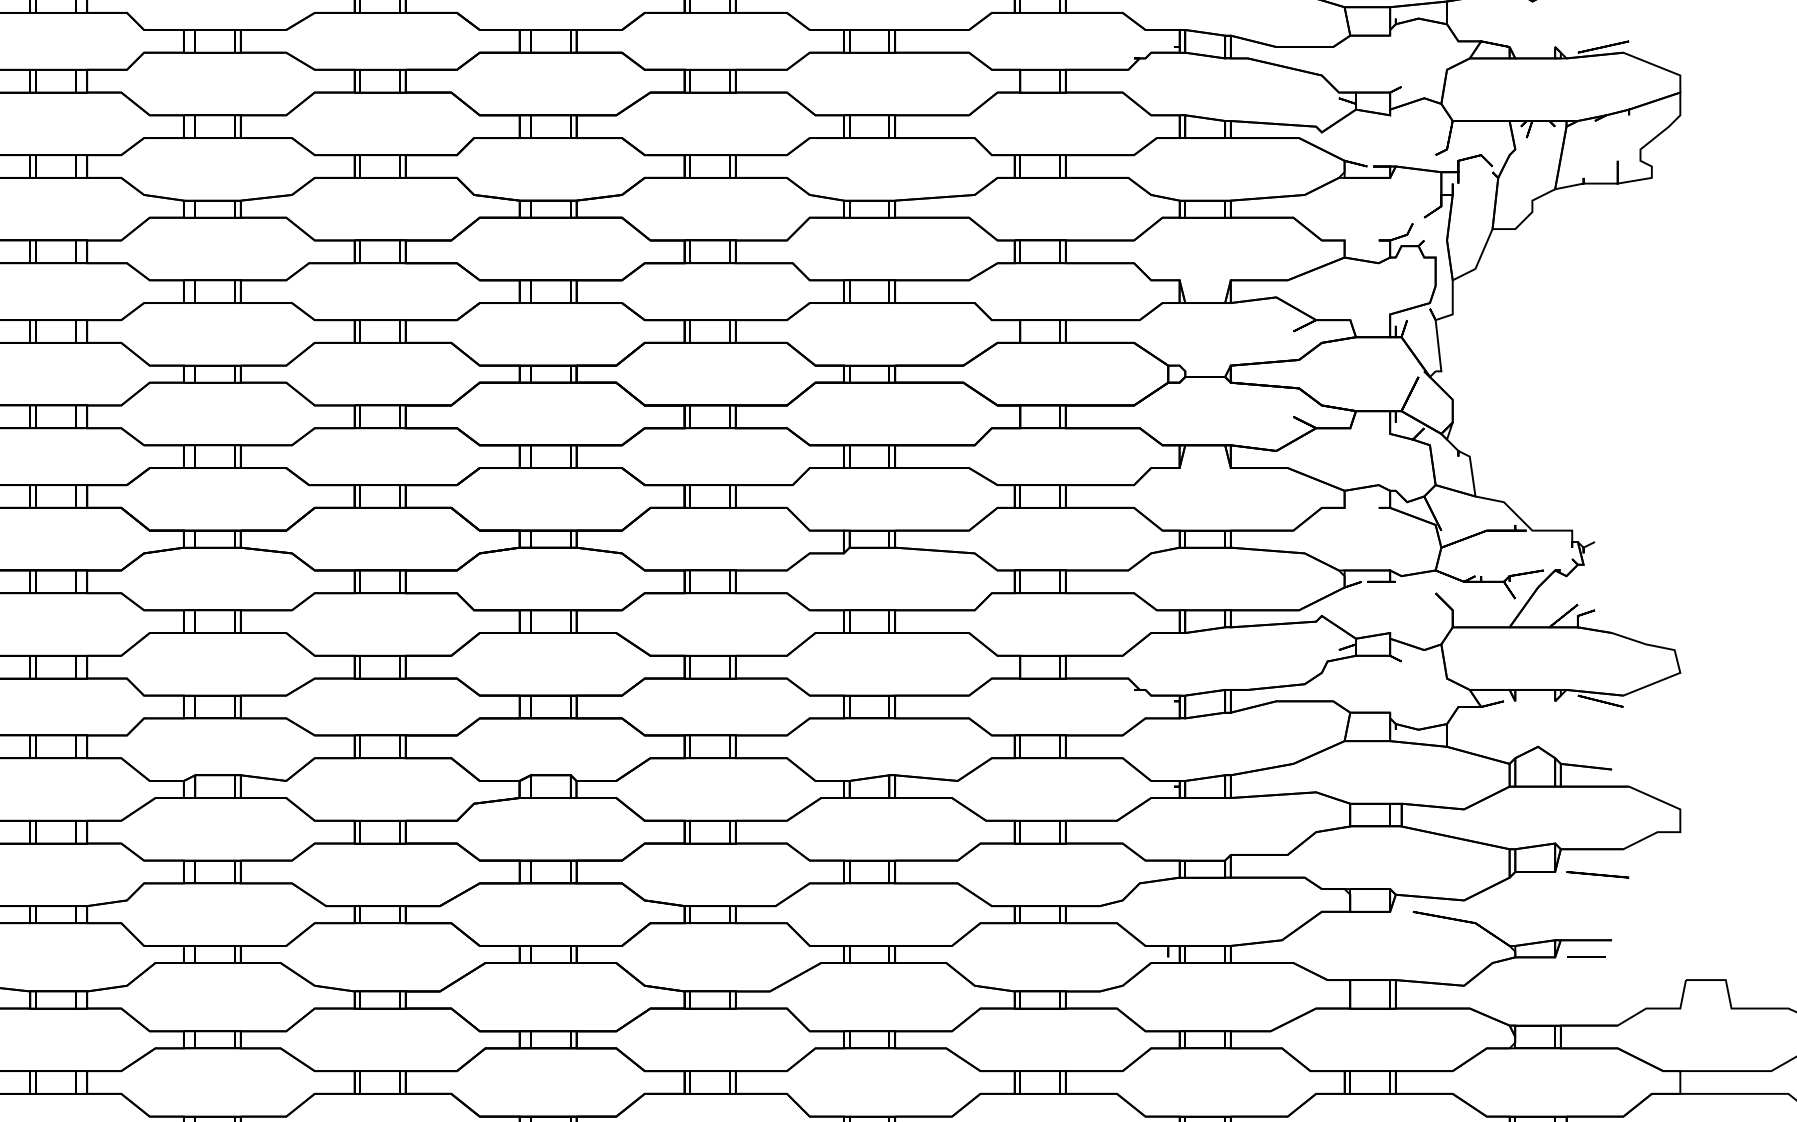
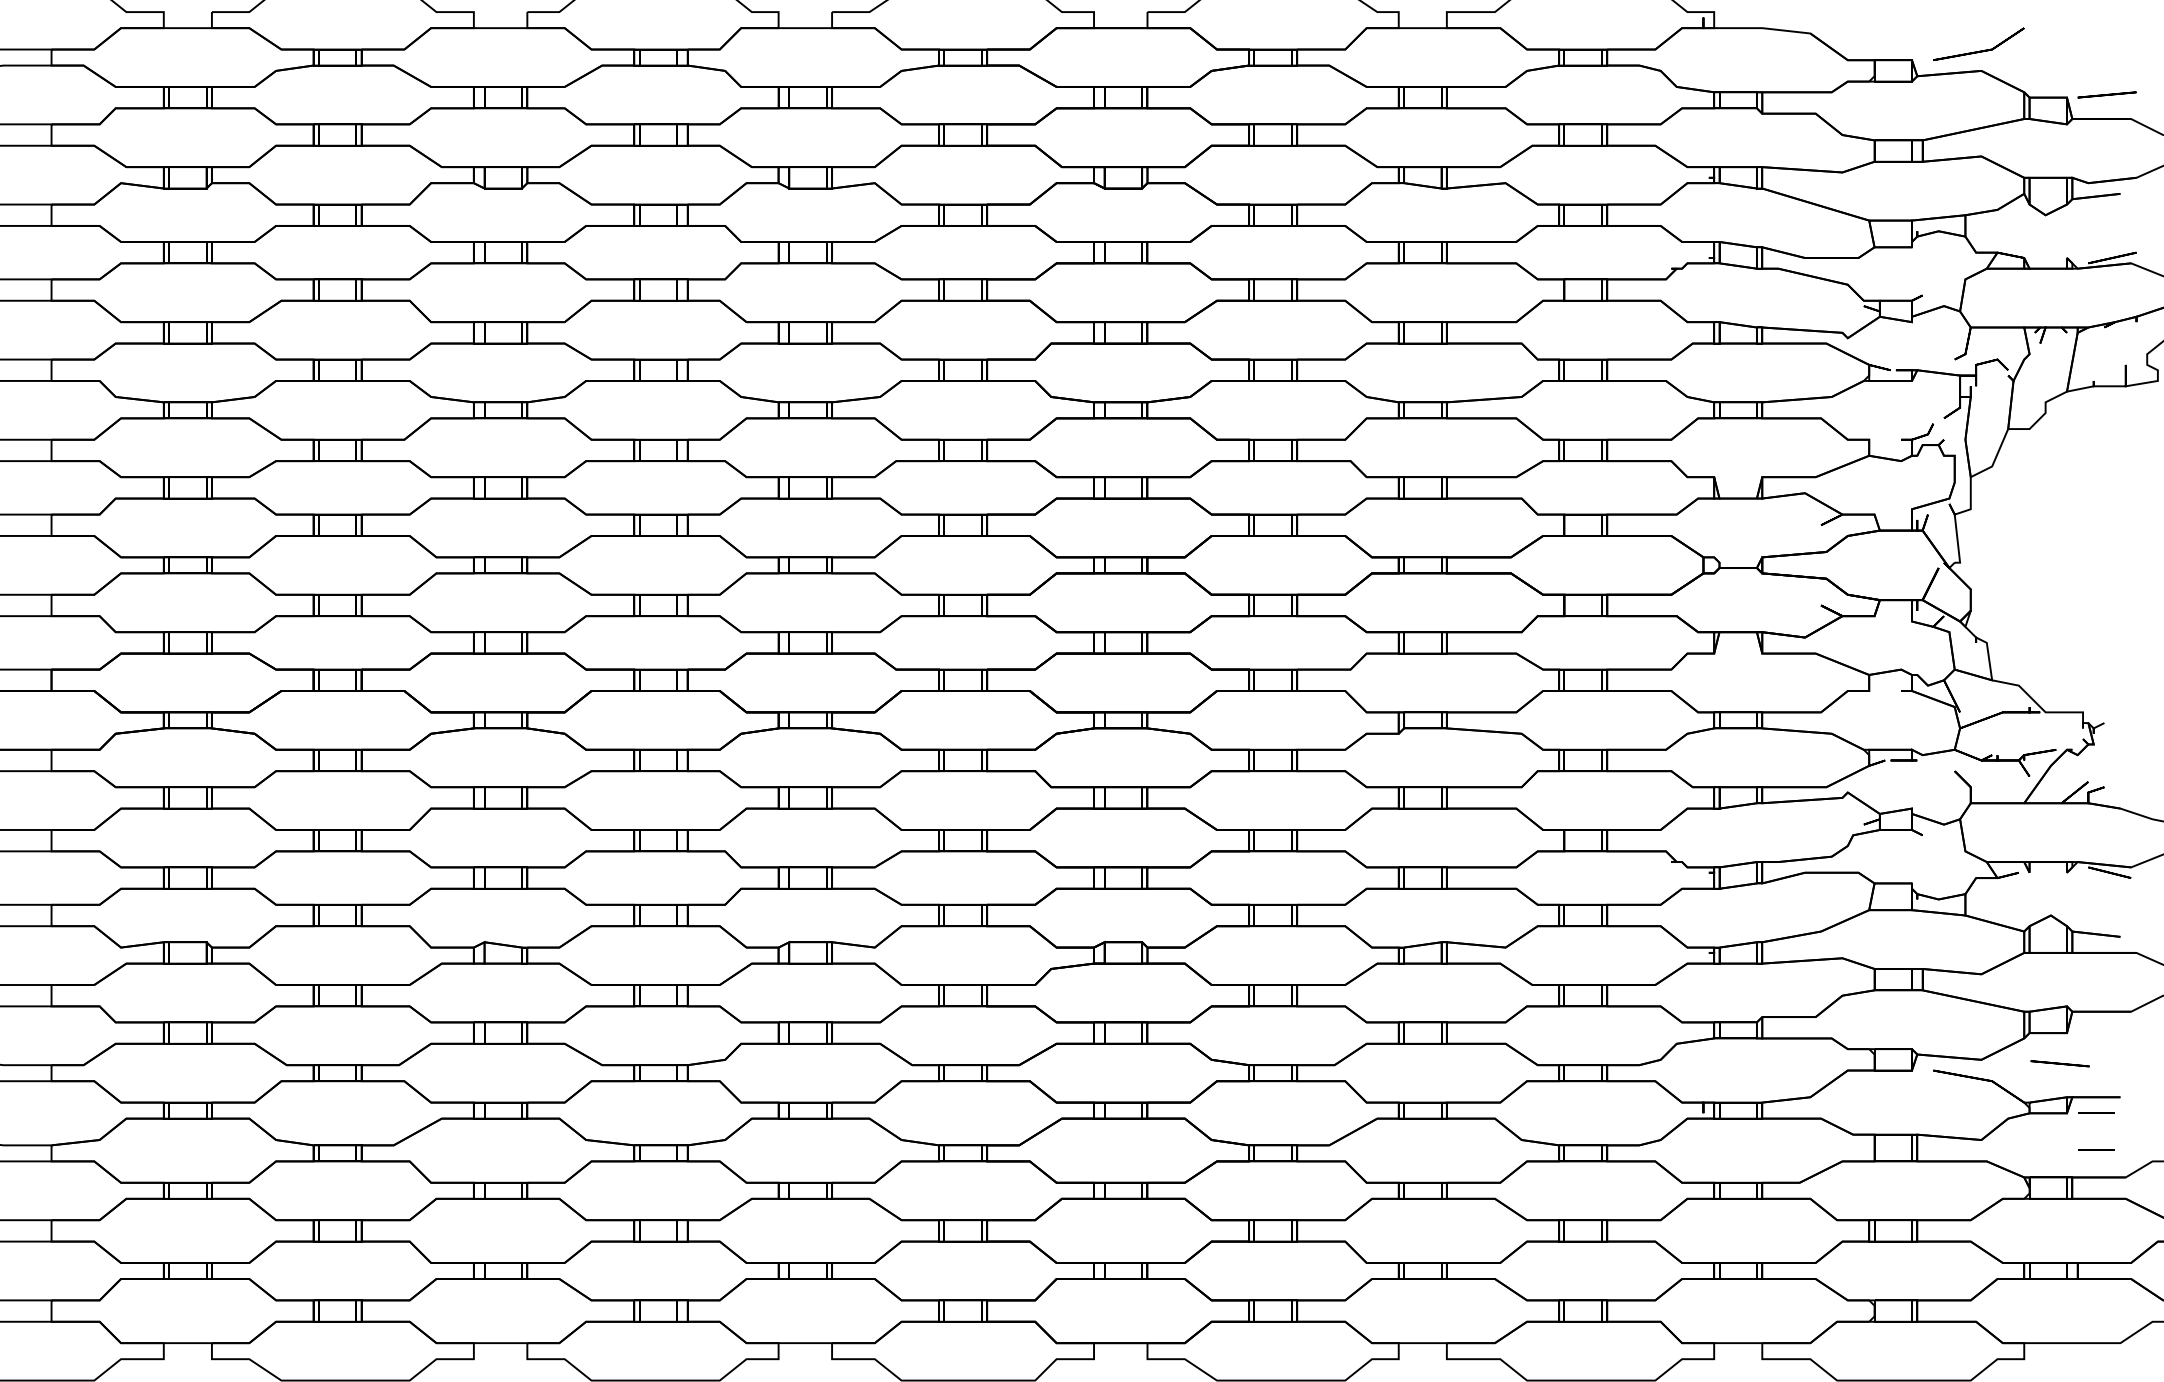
line: (1597, 874) -> (2059, 1063), moved
line: (1586, 995) -> (2096, 1149), added

